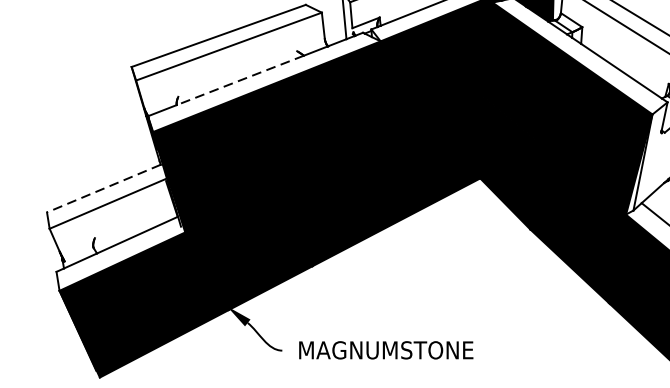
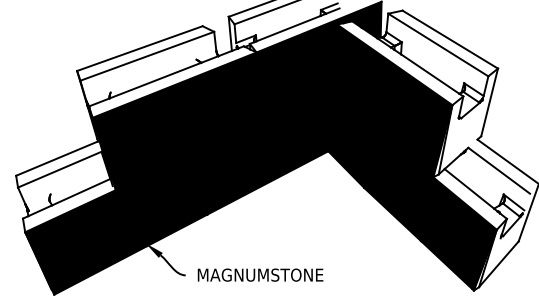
line: (240, 80) -> (155, 80), dashed -> solid
line: (103, 188) -> (56, 158), dashed -> solid

